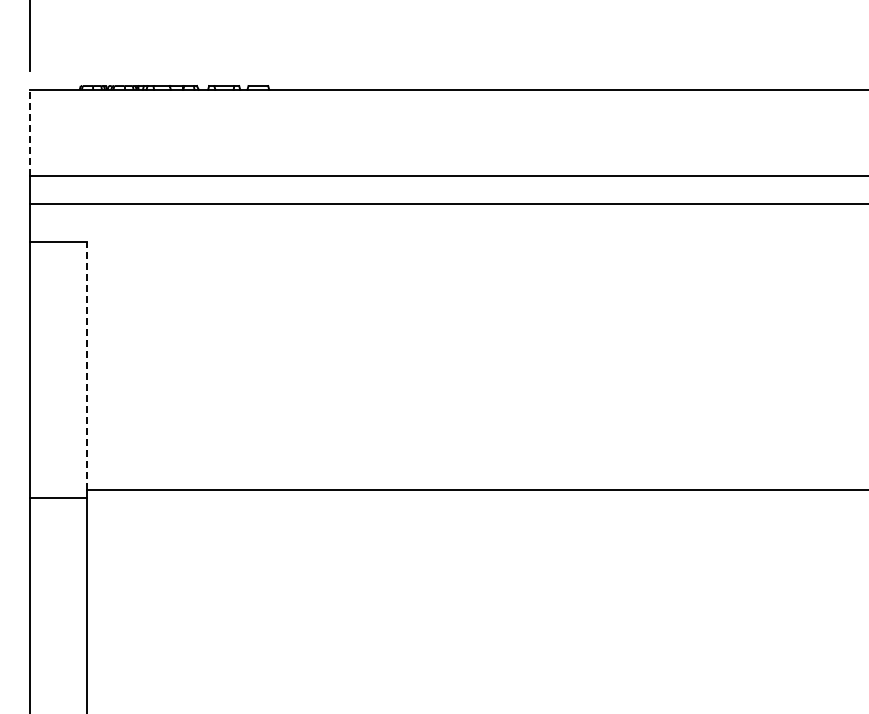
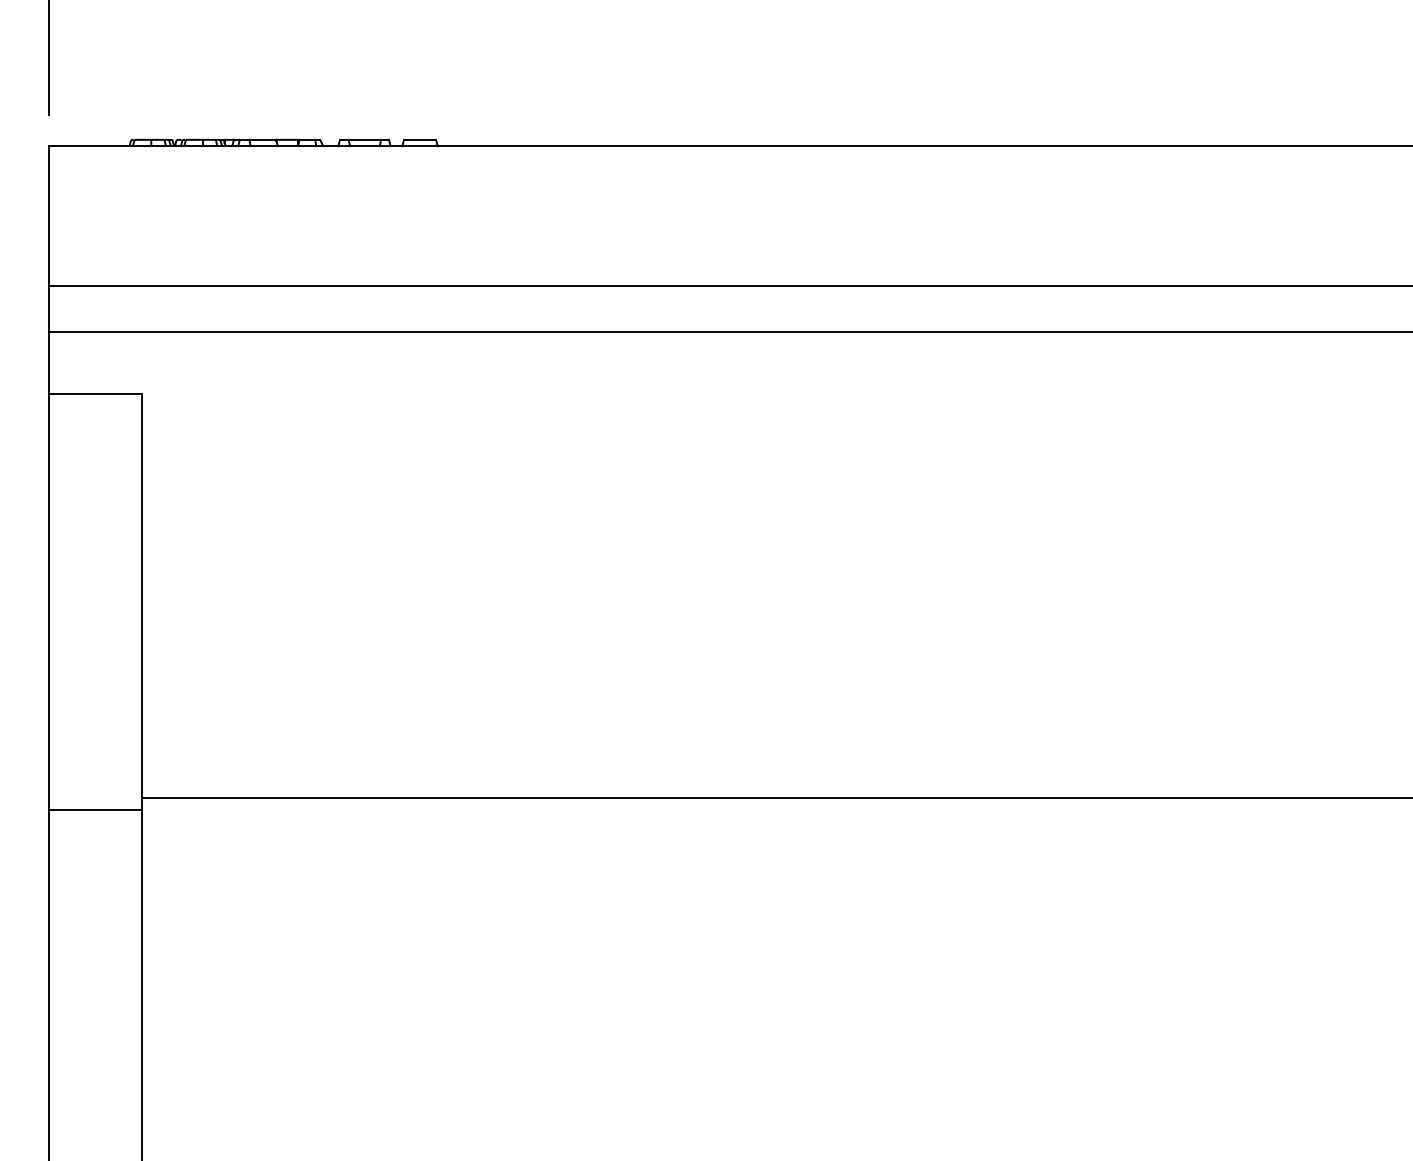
line: (29, 132) -> (47, 215), dashed -> solid
line: (87, 365) -> (142, 594), dashed -> solid

